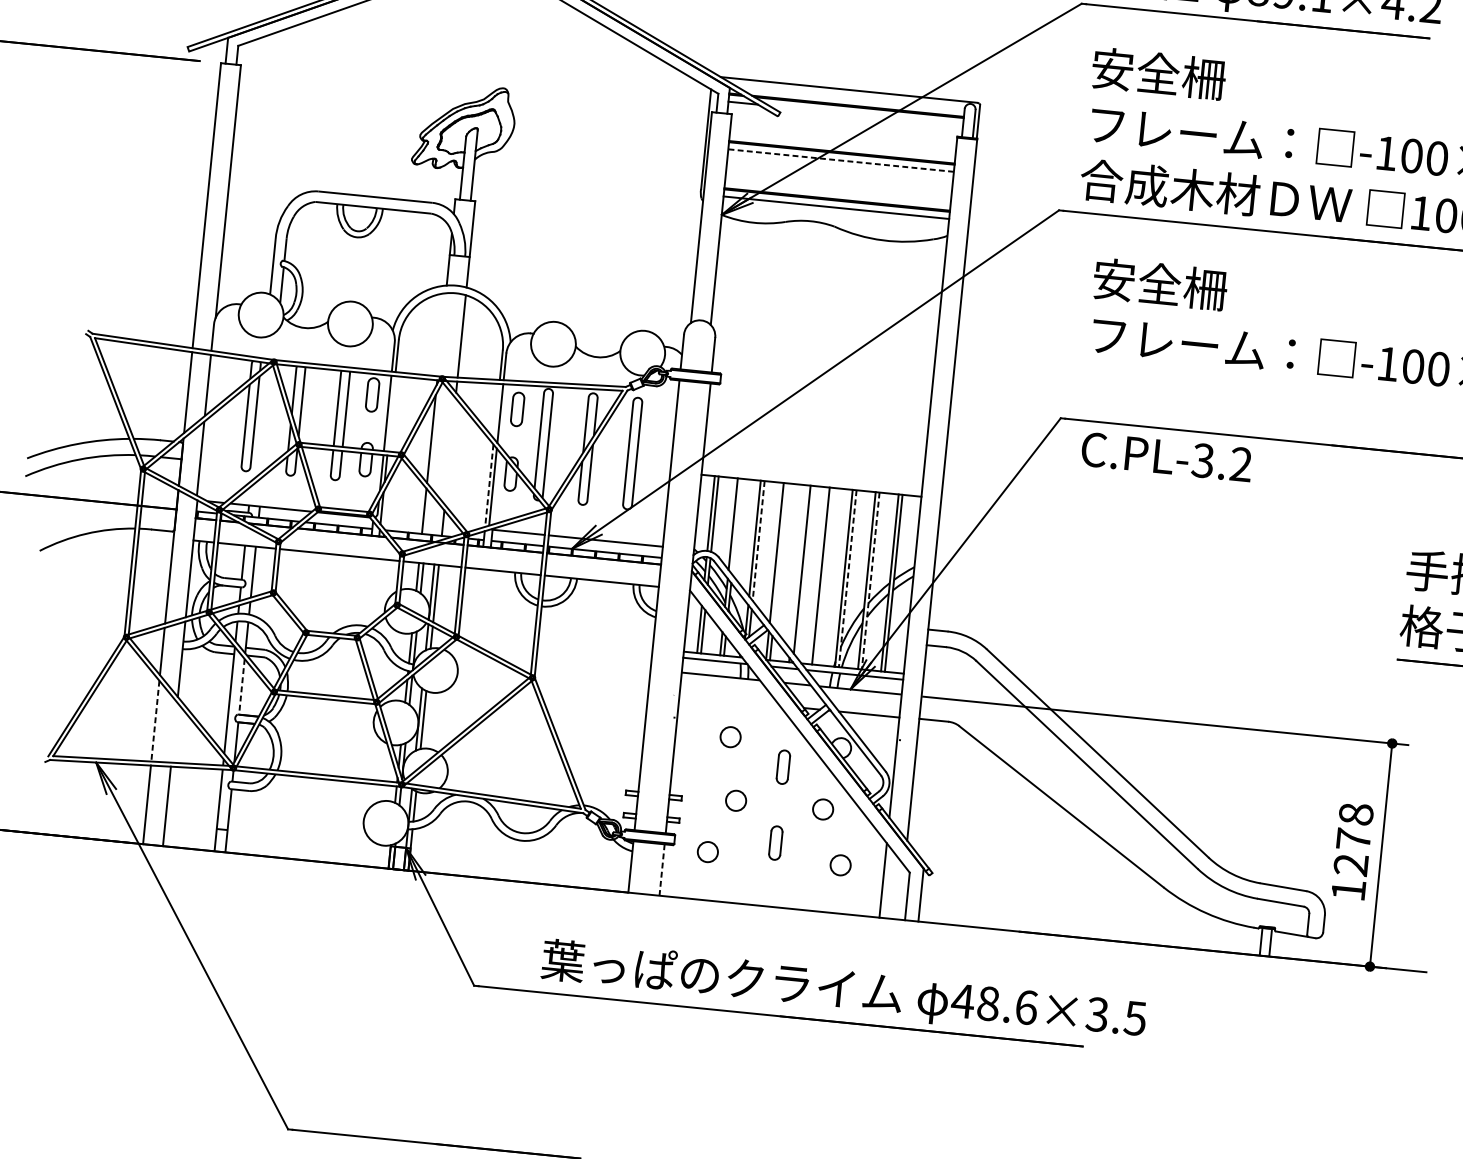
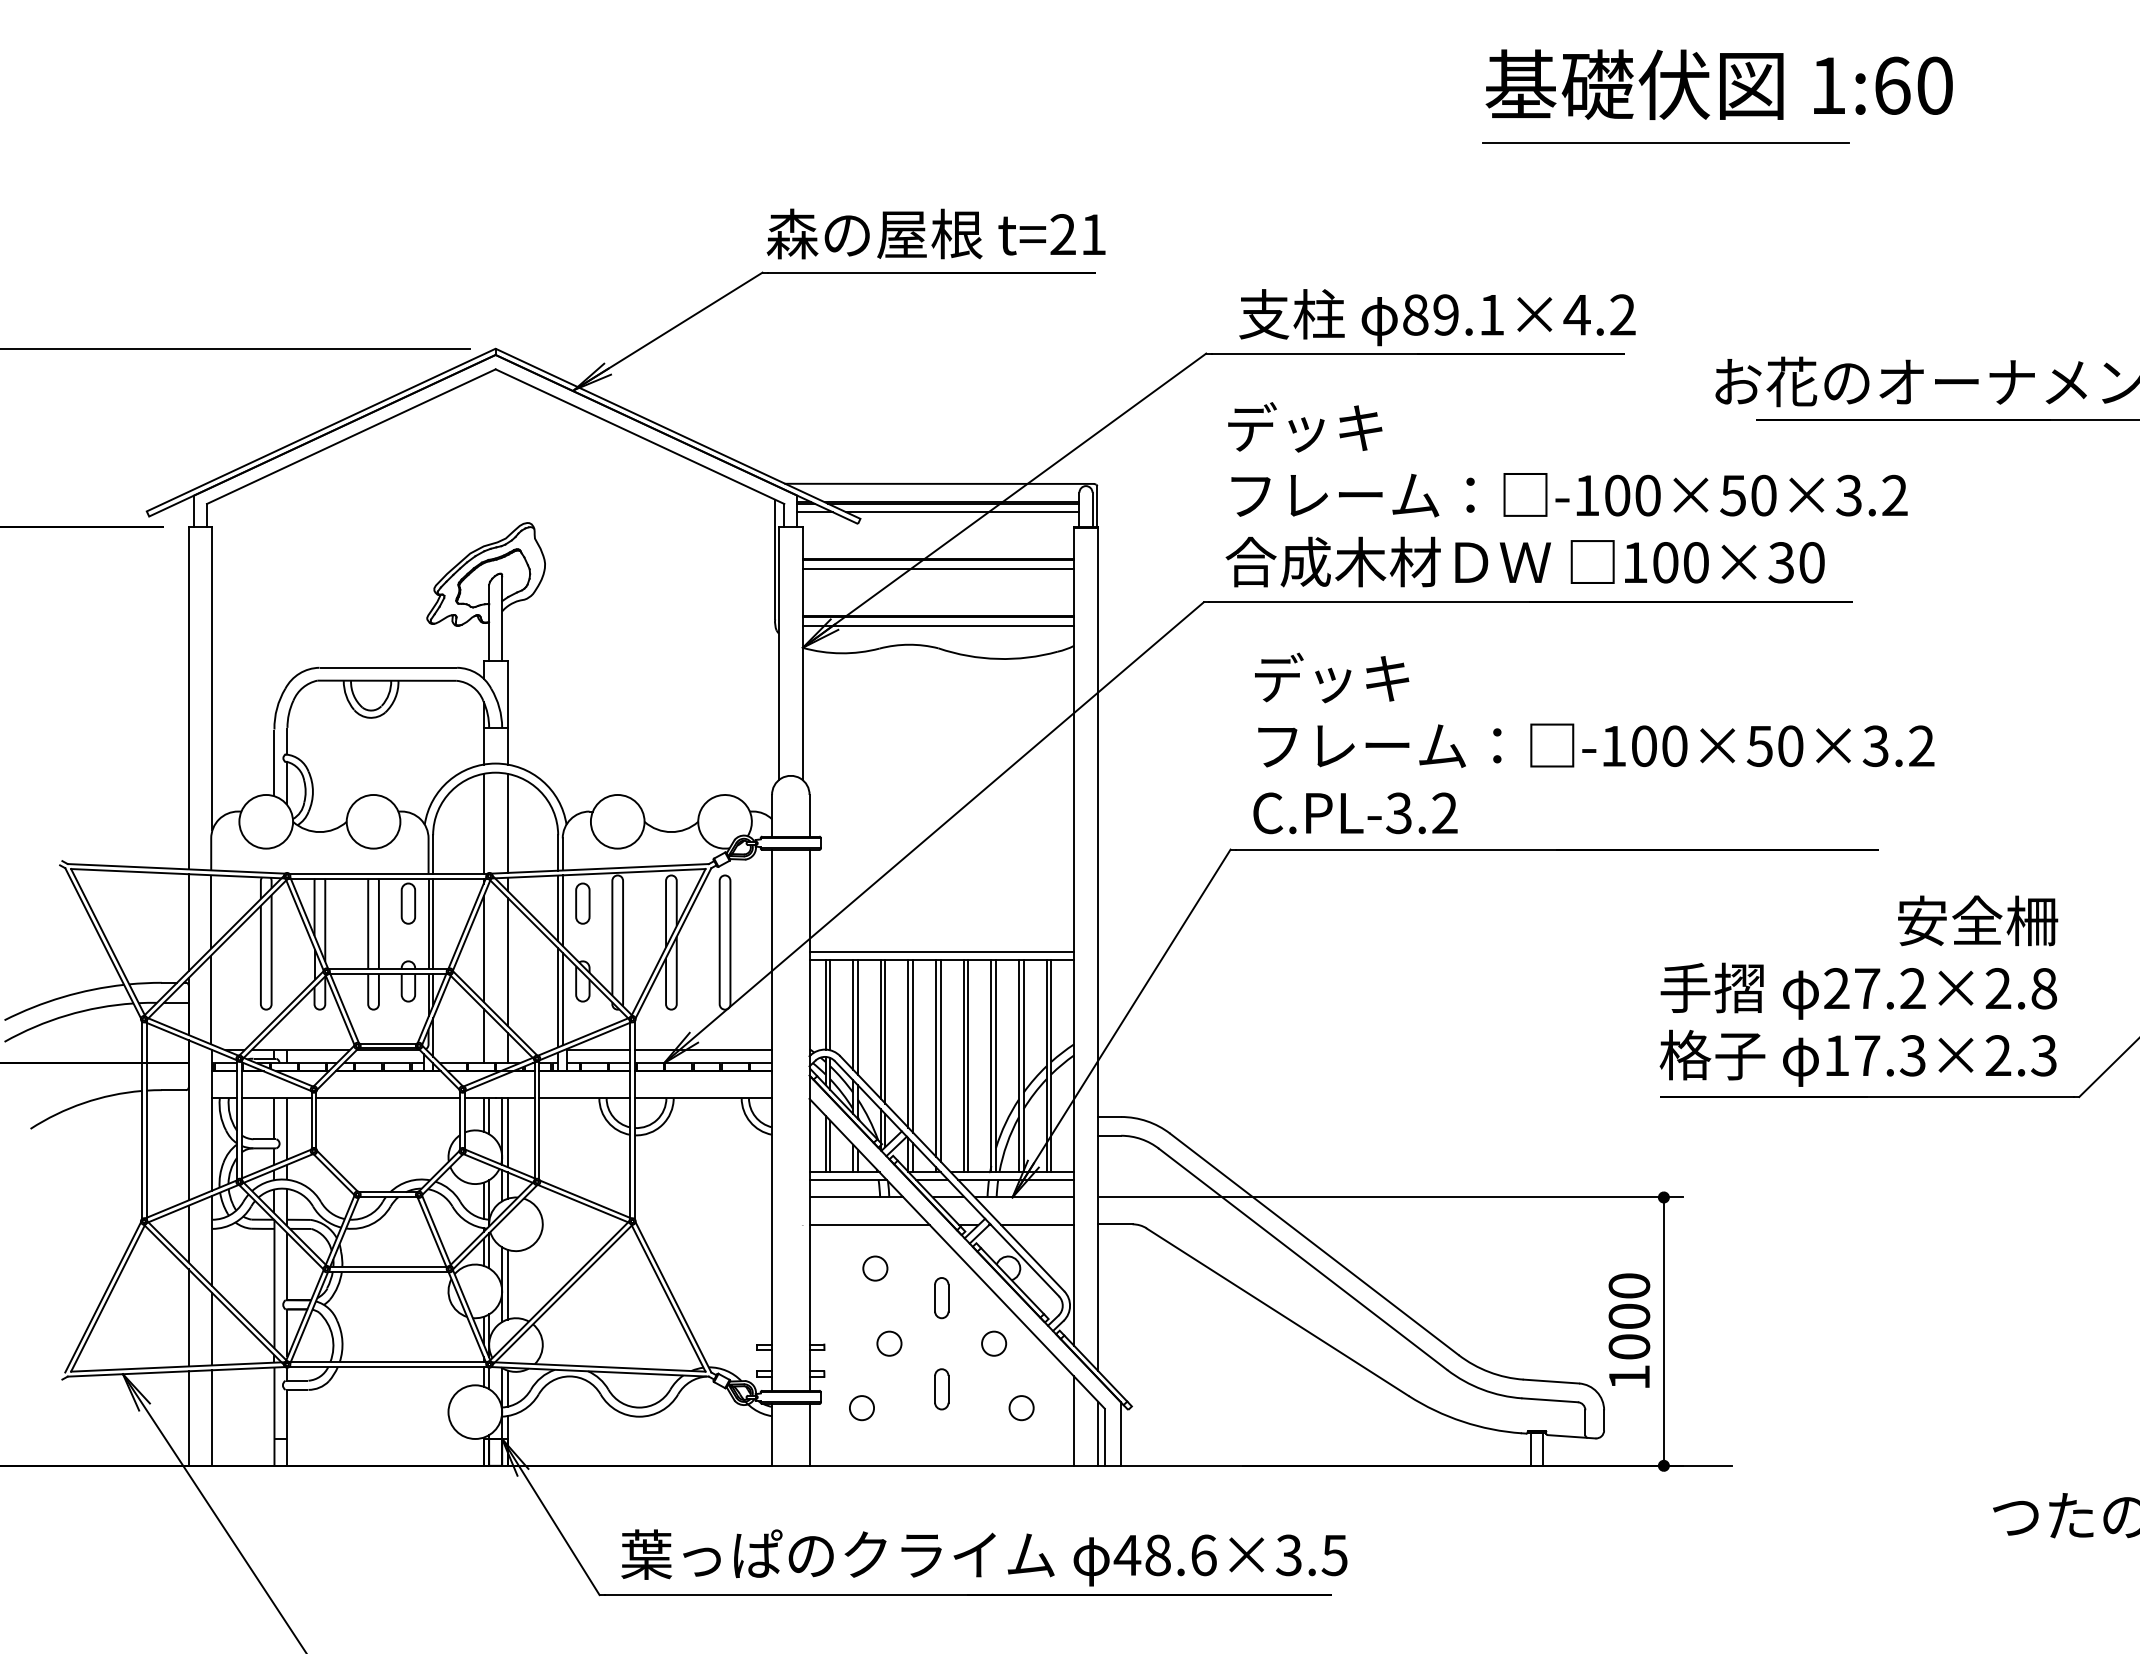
text: (1158, 73) -> (1306, 427), 安全柵 -> デッキ
line: (865, 115) -> (962, 512), added
line: (841, 160) -> (938, 568), dashed -> solid
text: (1160, 283) -> (1333, 677), 安全柵 -> デッキ
line: (441, 334) -> (483, 823), added
line: (497, 411) -> (558, 908), added
line: (391, 413) -> (433, 923), added
line: (450, 451) -> (507, 961), added
text: (1166, 457) -> (1355, 813), moved
line: (811, 479) -> (941, 952), added
line: (489, 485) -> (558, 997), dashed -> solid
line: (736, 526) -> (857, 1016), added
line: (758, 540) -> (885, 1031), dashed -> solid
line: (780, 554) -> (913, 1045), added
line: (798, 566) -> (936, 1057), added
line: (824, 576) -> (968, 1065), added
line: (848, 579) -> (996, 1066), dashed -> solid
line: (870, 581) -> (1023, 1066), dashed -> solid
line: (241, 687) -> (287, 1267), dashed -> solid
line: (729, 700) -> (869, 1225), added
line: (155, 720) -> (188, 1317), dashed -> solid
line: (174, 732) -> (212, 1329), added
text: (1353, 839) -> (1629, 1316), 1278 -> 1000
line: (662, 869) -> (809, 1434), dashed -> solid
line: (901, 892) -> (1097, 1433), added
text: (843, 991) -> (984, 1557), moved

